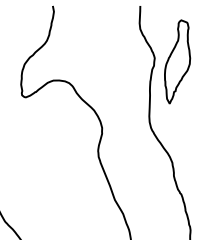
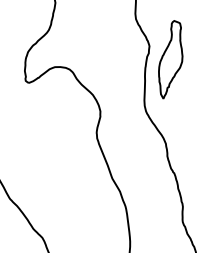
part: (177, 61) -> (170, 59), moved

